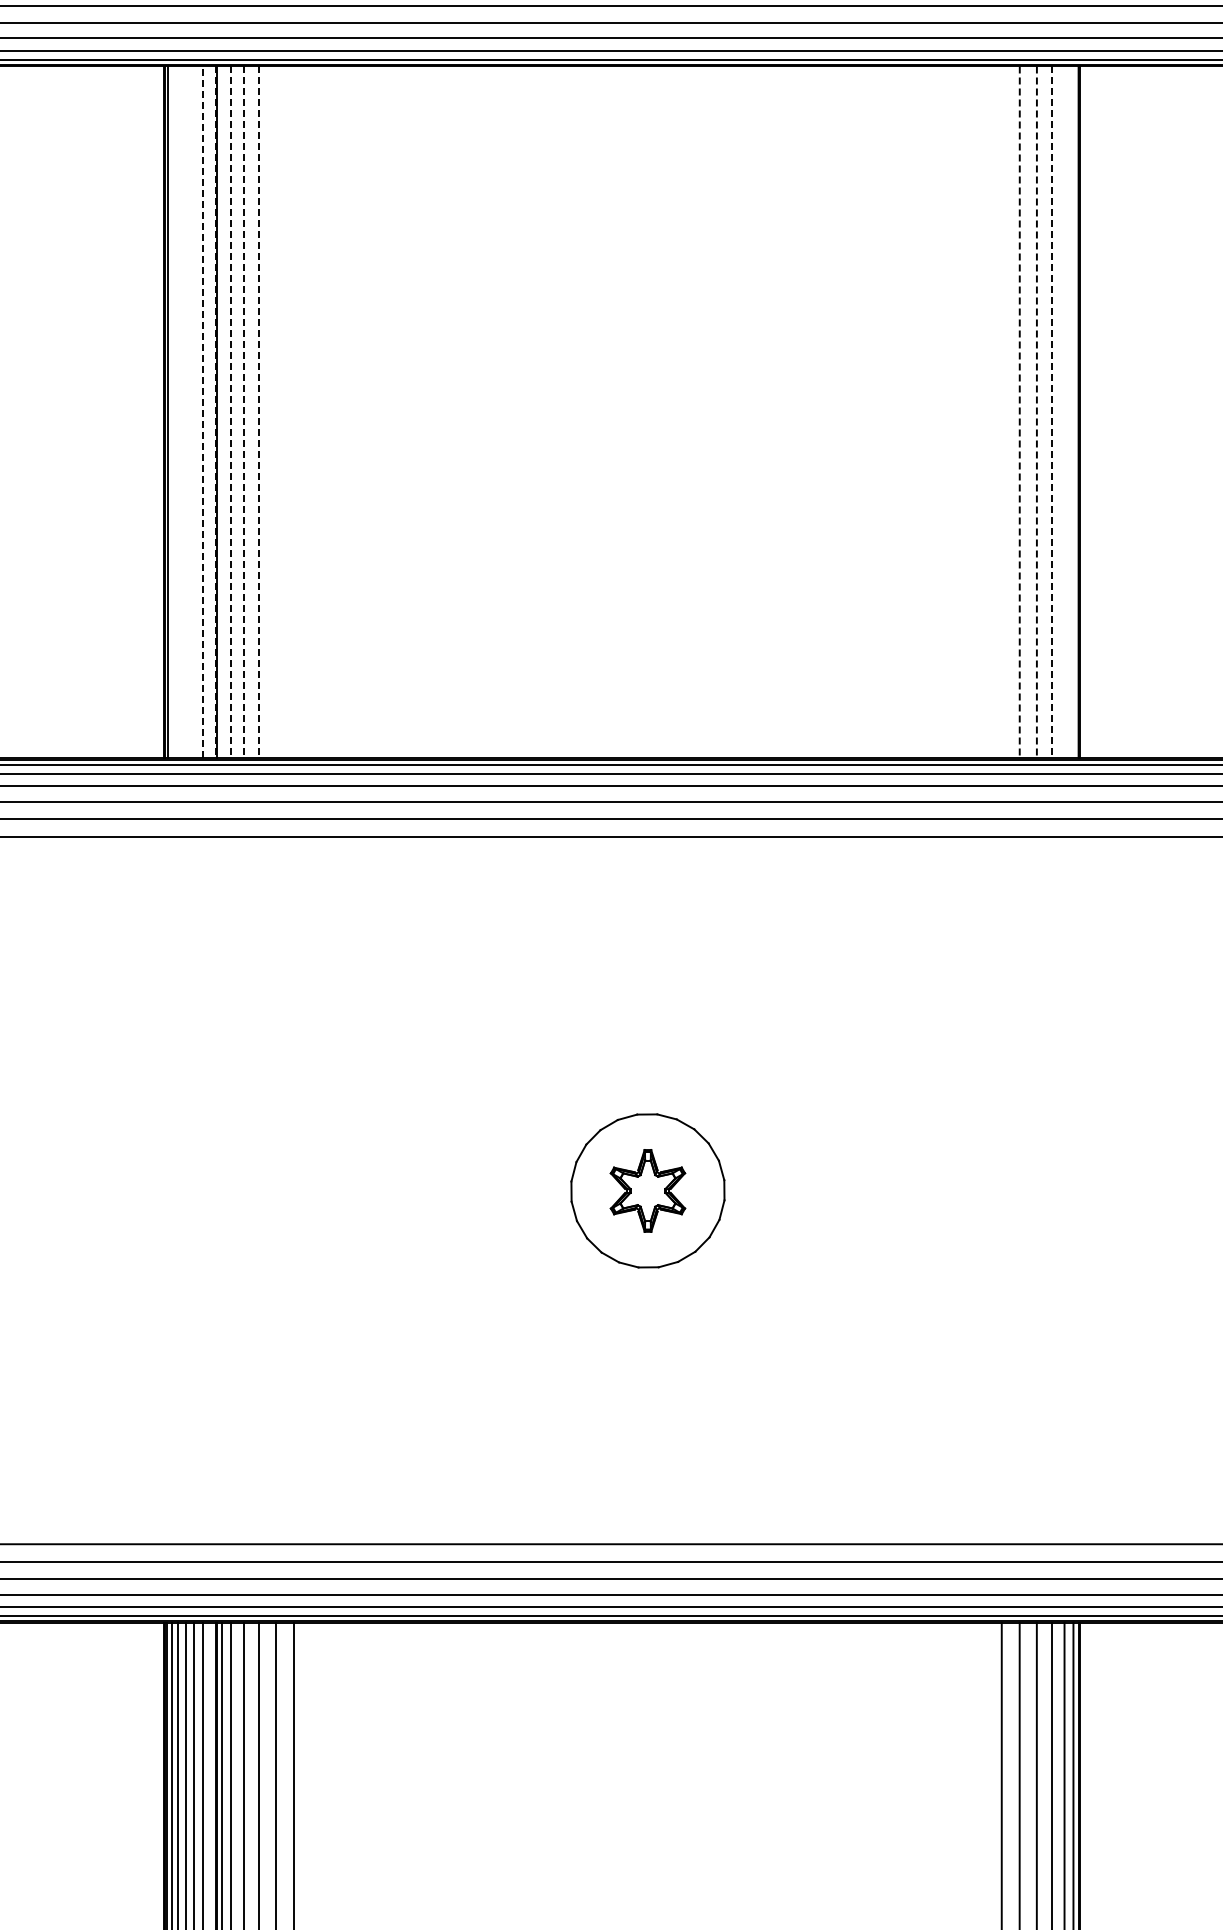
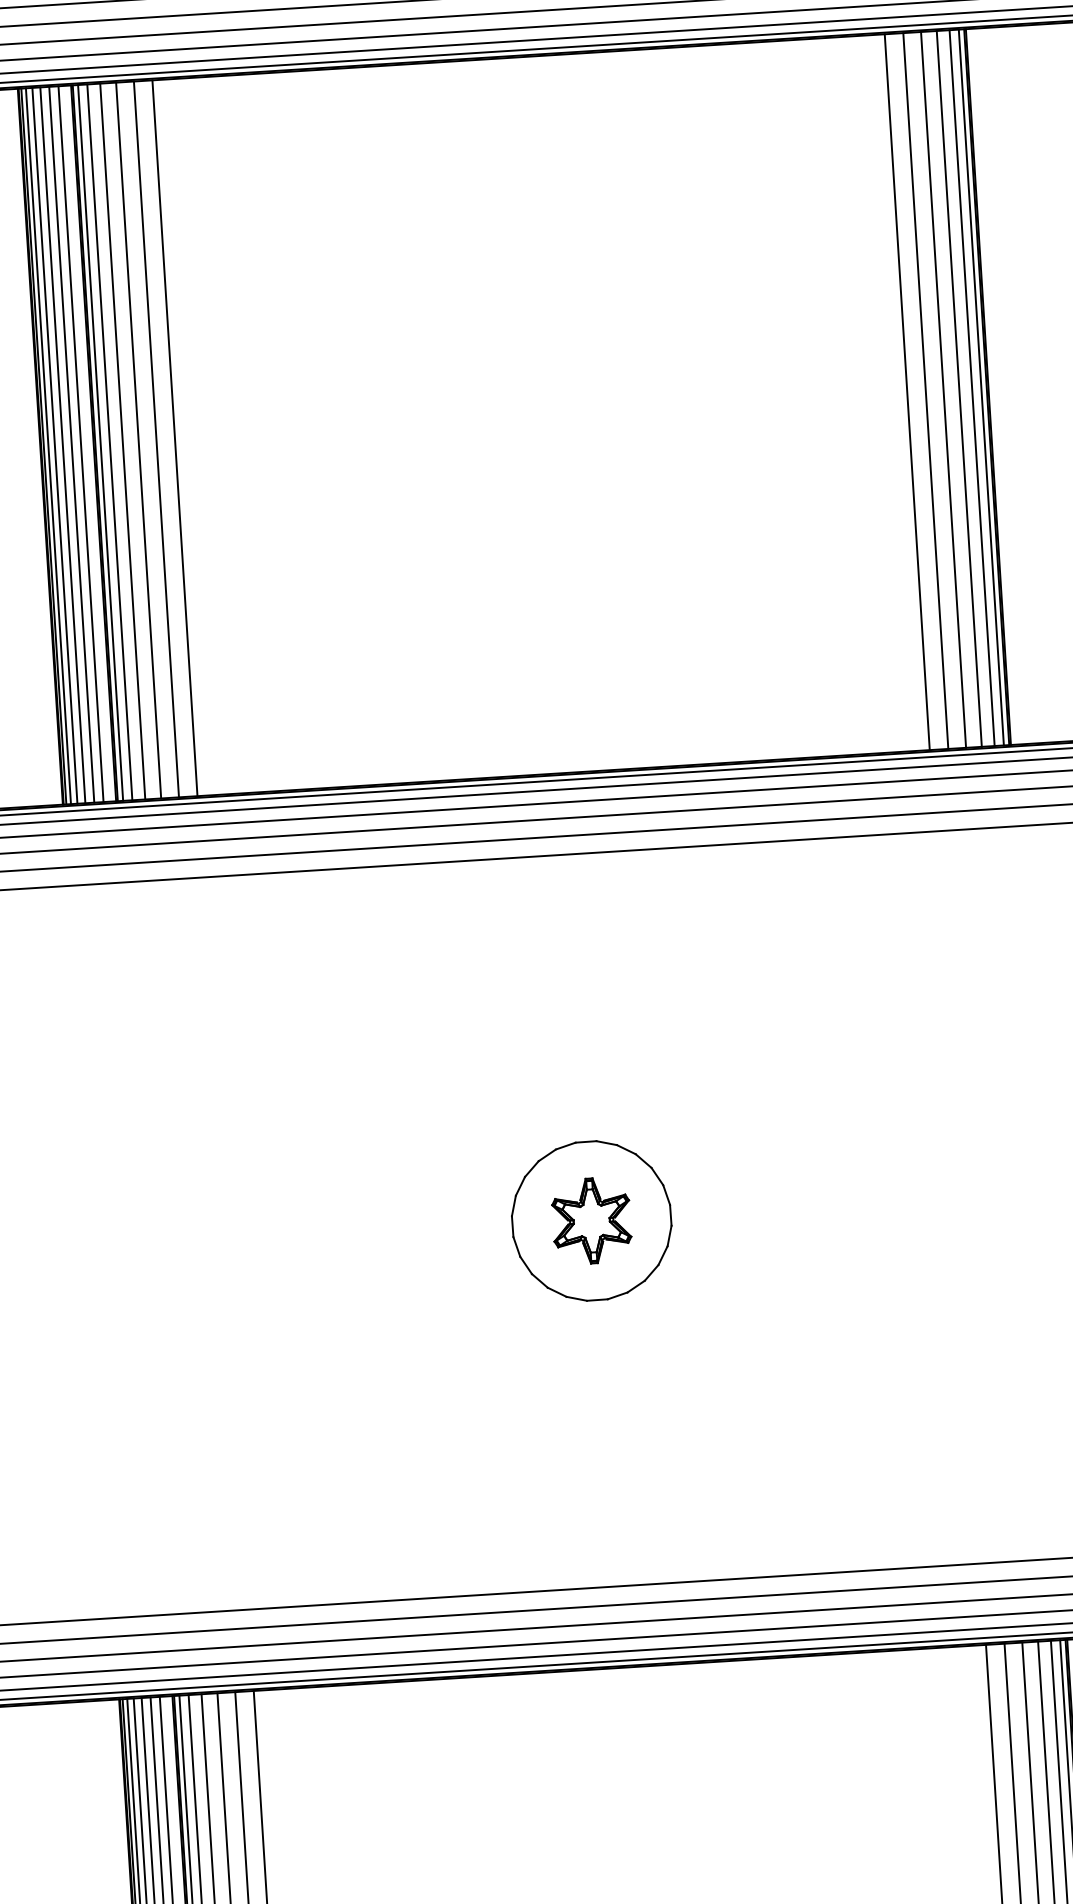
line: (171, 412) -> (48, 446), added
line: (178, 412) -> (55, 445), added
line: (185, 412) -> (62, 445), added
line: (194, 412) -> (71, 444), added
line: (203, 412) -> (81, 444), dashed -> solid
line: (215, 412) -> (93, 443), dashed -> solid
line: (222, 412) -> (100, 443), added
line: (231, 412) -> (110, 442), dashed -> solid
line: (243, 412) -> (122, 441), dashed -> solid
line: (259, 412) -> (139, 440), dashed -> solid
line: (276, 412) -> (156, 439), added
line: (294, 412) -> (175, 438), added
line: (1001, 412) -> (906, 392), added
line: (1019, 412) -> (925, 391), dashed -> solid
line: (1036, 412) -> (943, 390), dashed -> solid
line: (1052, 412) -> (959, 389), dashed -> solid
line: (1064, 412) -> (972, 388), added
line: (1073, 412) -> (981, 387), added

